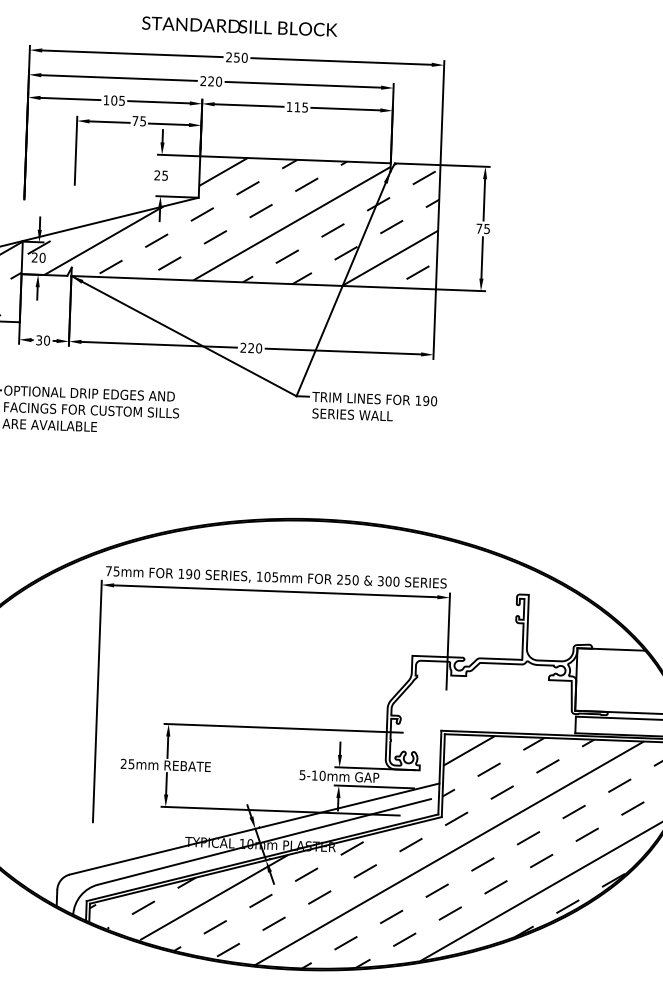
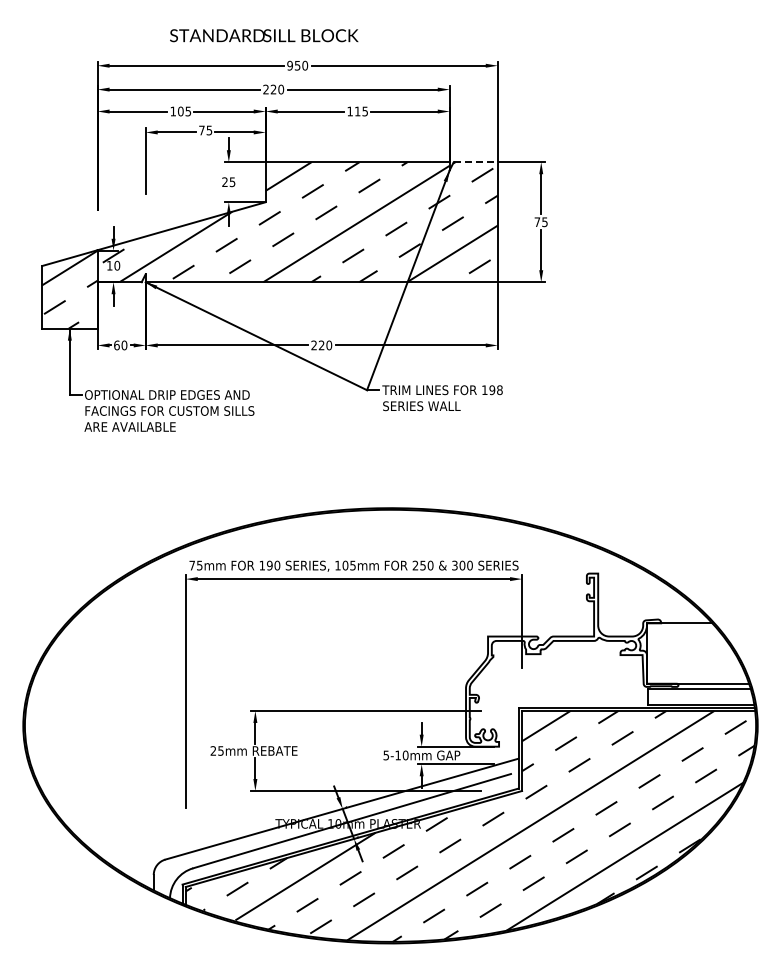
text: (240, 26) -> (264, 35), moved
text: (228, 57) -> (289, 65), 250 -> 950
line: (418, 164) -> (476, 162), solid -> dashed
text: (34, 257) -> (109, 265), 20 -> 10
text: (38, 340) -> (116, 345), 30 -> 60
text: (433, 400) -> (499, 389), 190 -> 198

